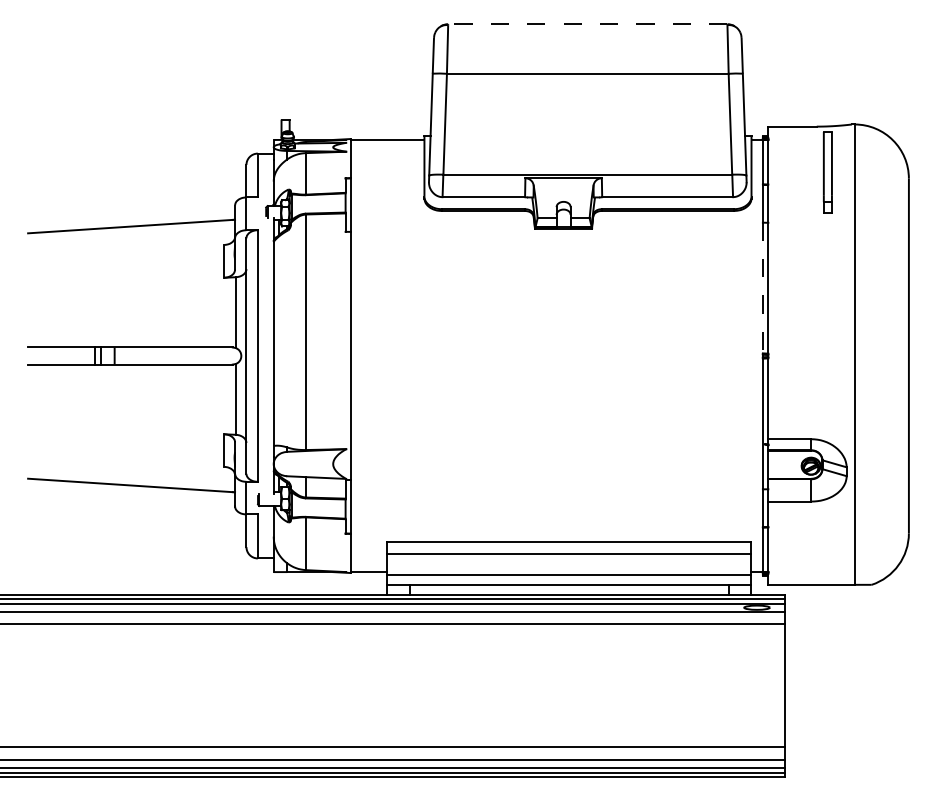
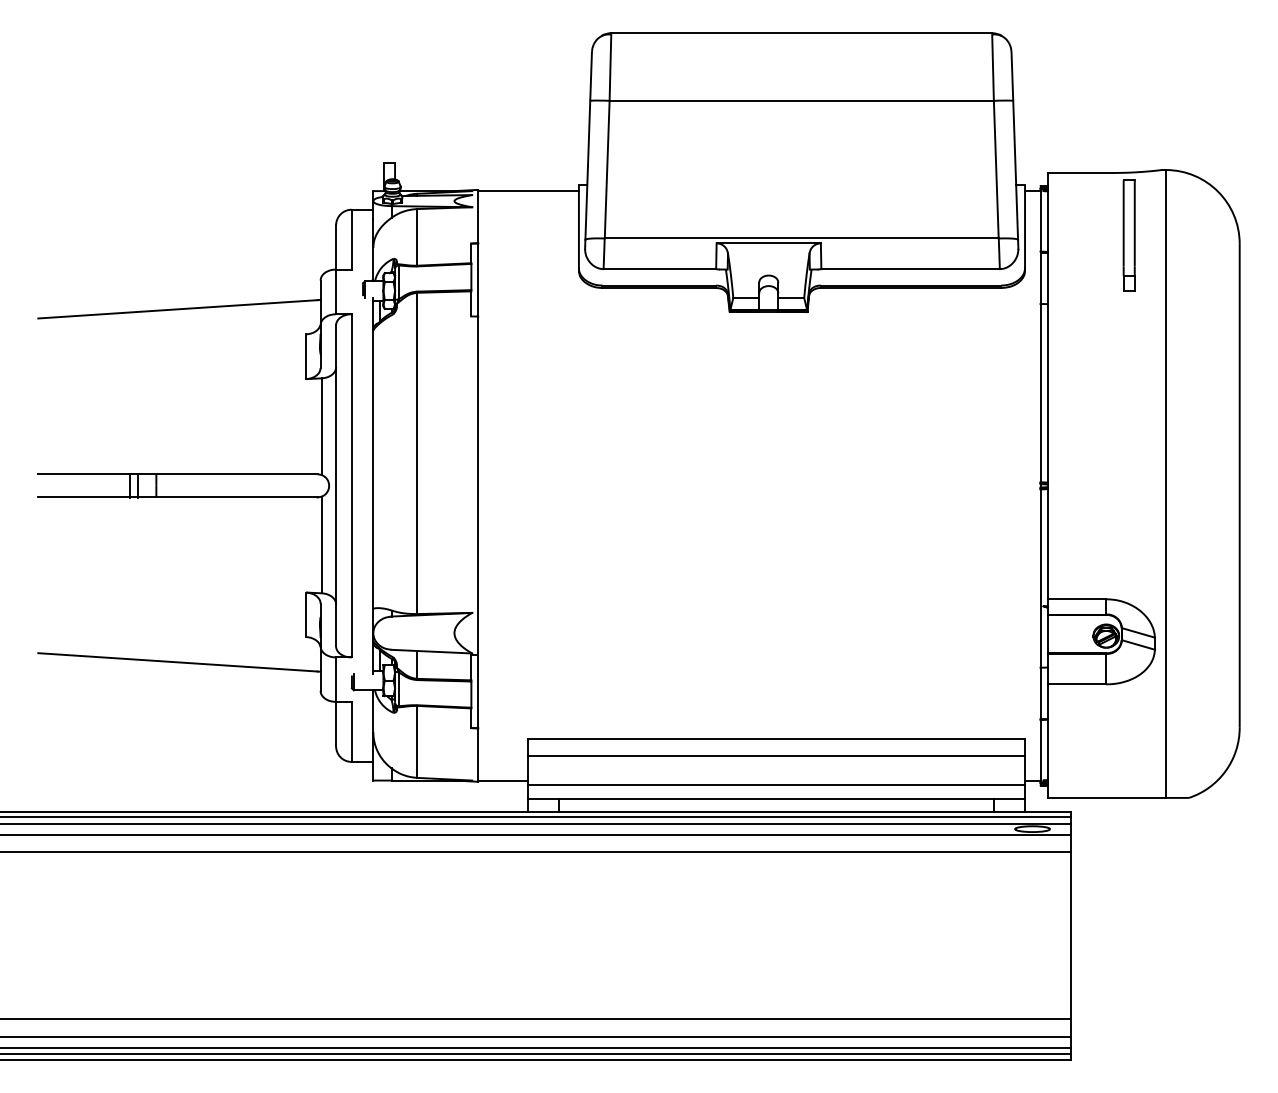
line: (587, 24) -> (801, 33), dashed -> solid
line: (762, 288) -> (1040, 393), dashed -> solid

